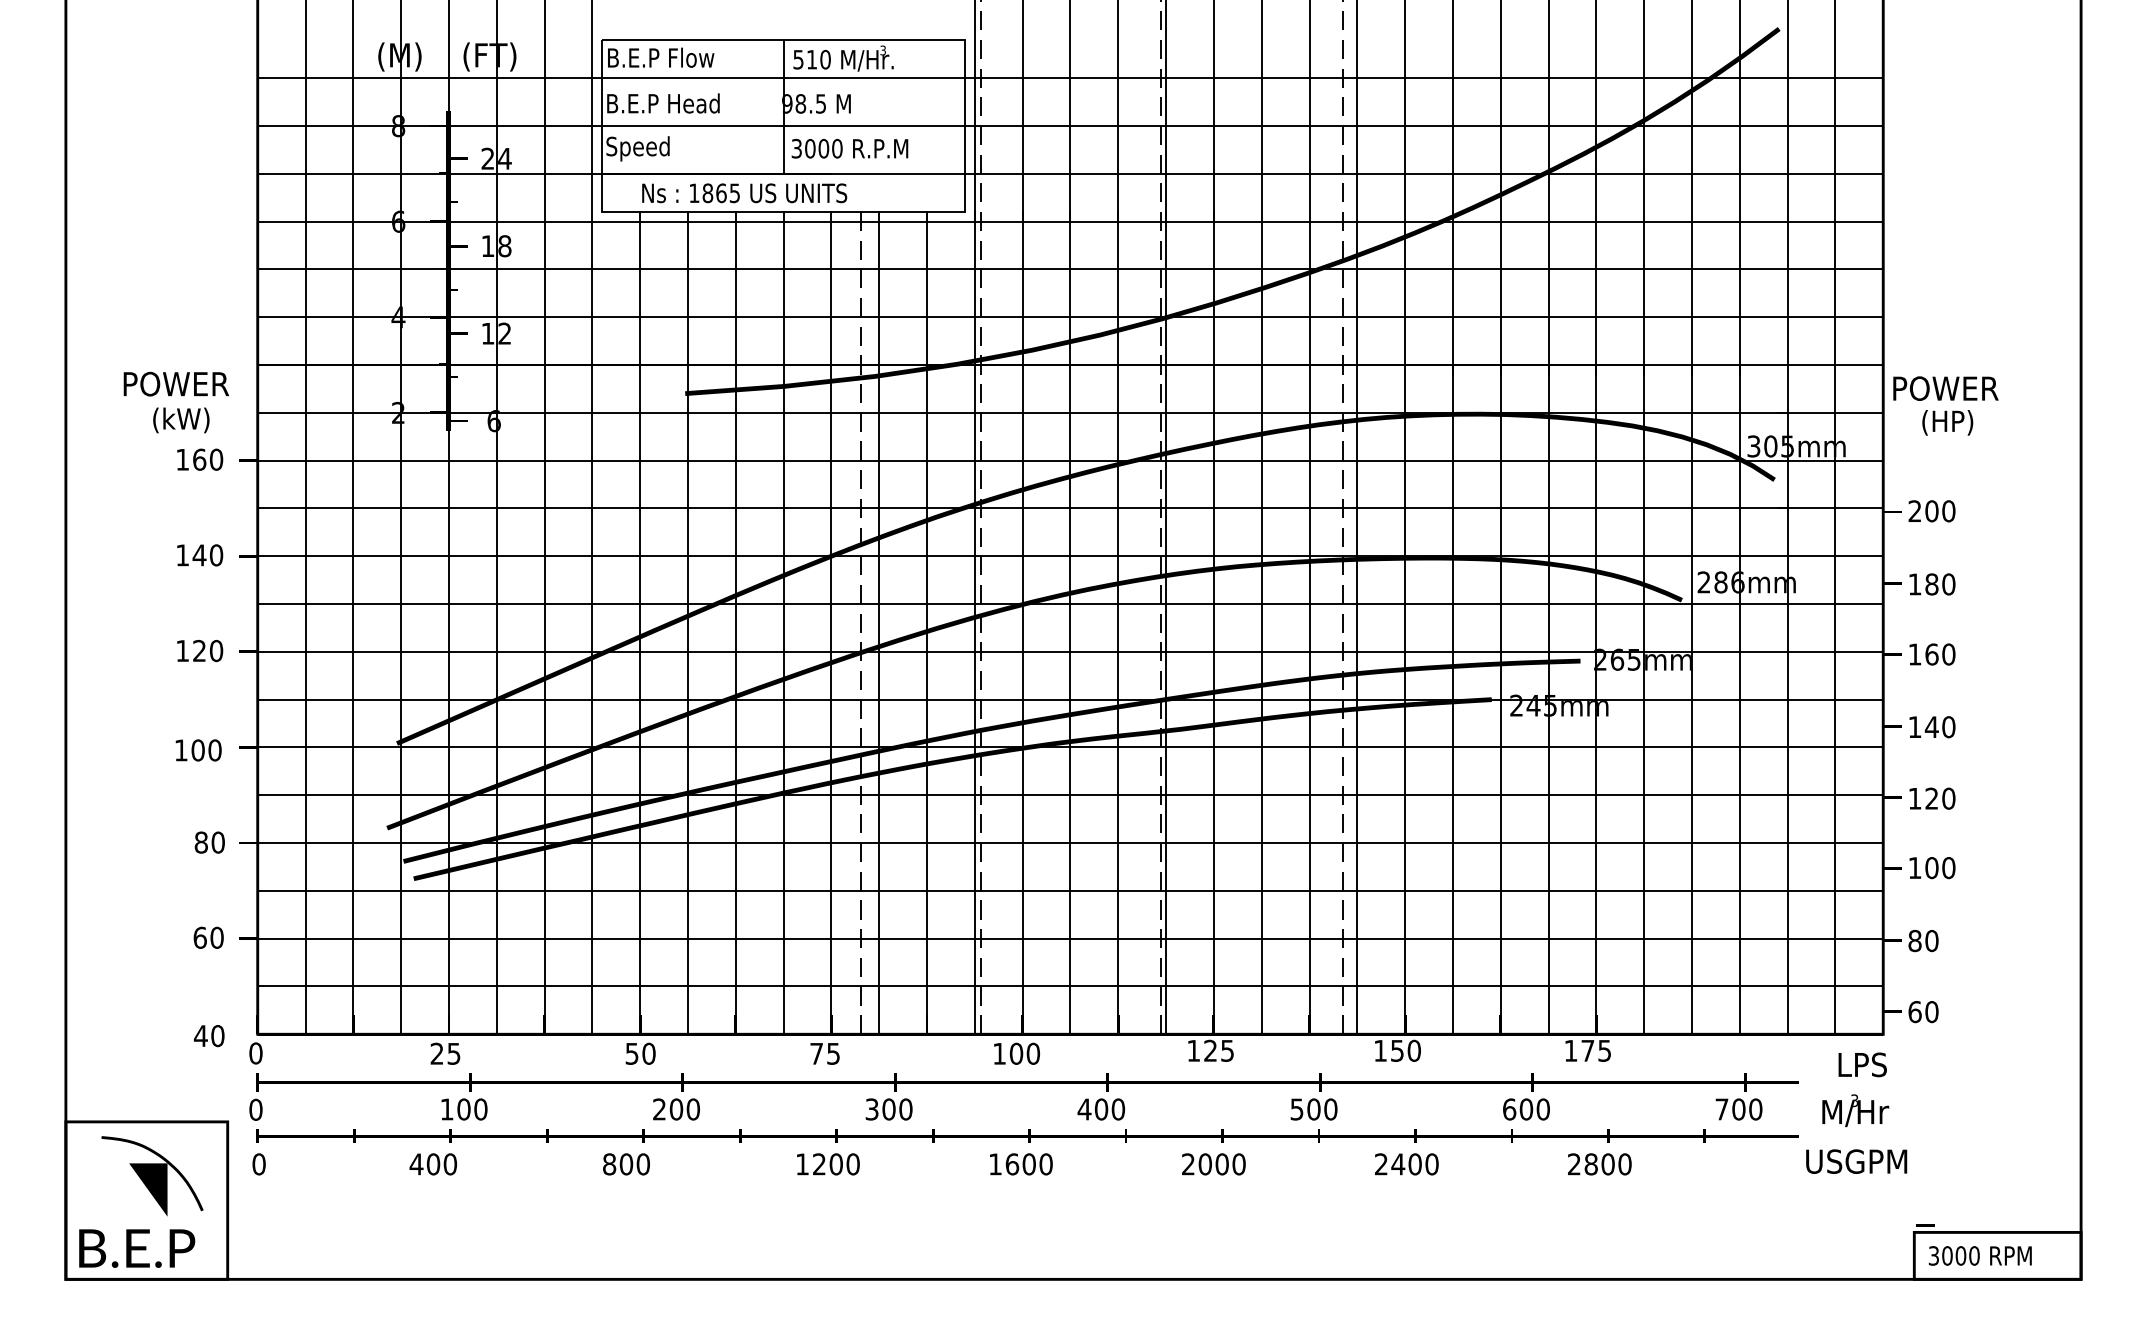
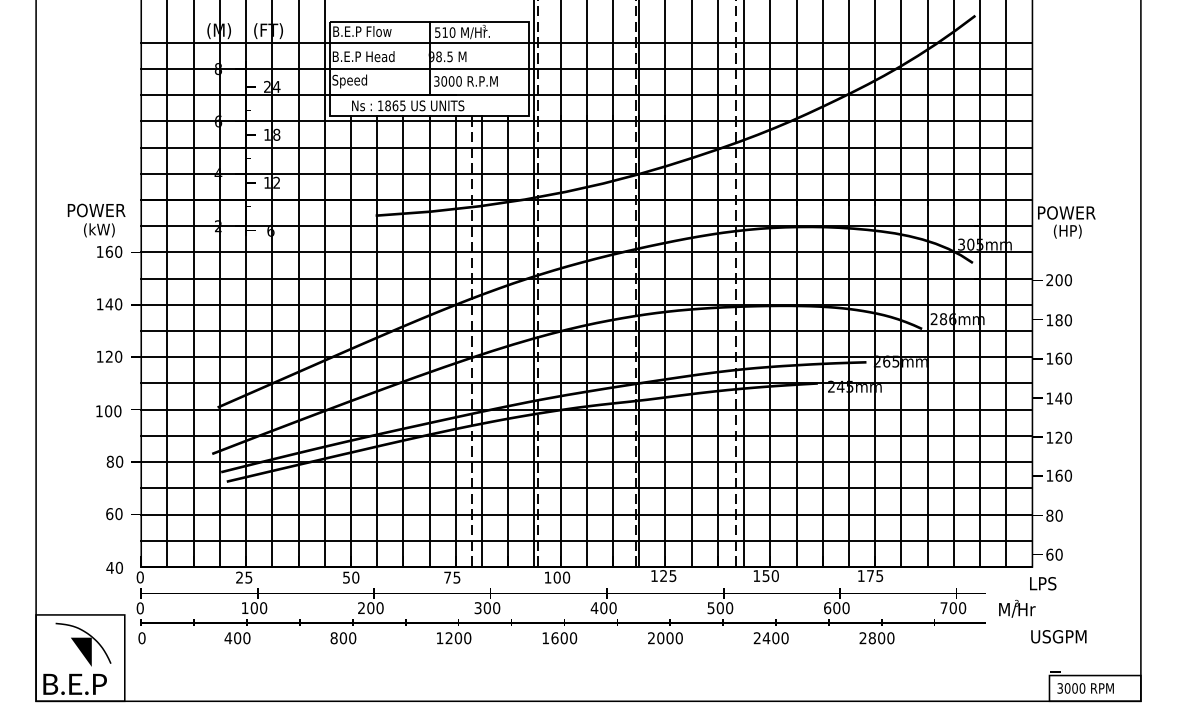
text: (1930, 867) -> (1058, 475), 100 -> 160
text: (1863, 1064) -> (1043, 583), moved
text: (1855, 1161) -> (1058, 636), moved

